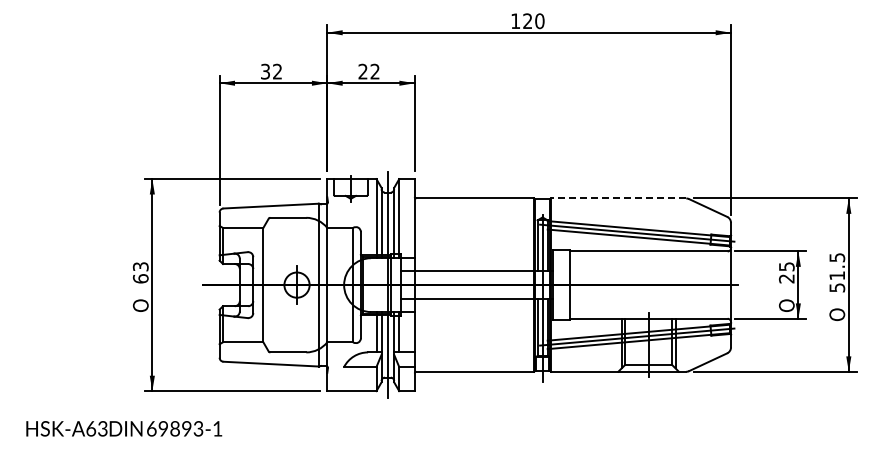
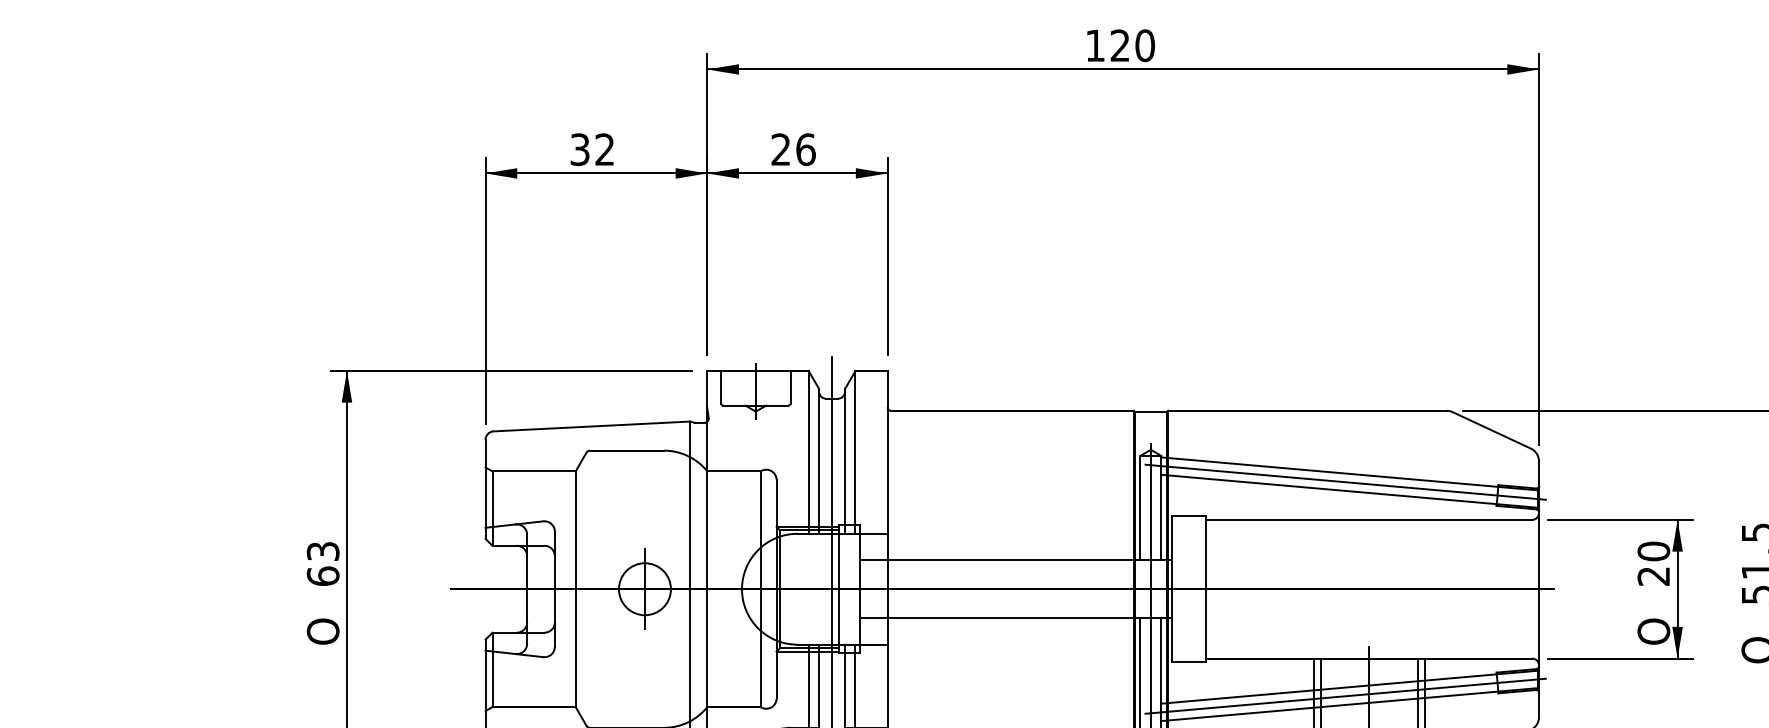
text: (374, 71) -> (804, 149), 22 -> 26
line: (618, 198) -> (1307, 410), dashed -> solid
text: (786, 266) -> (1653, 550), 25 -> 20

